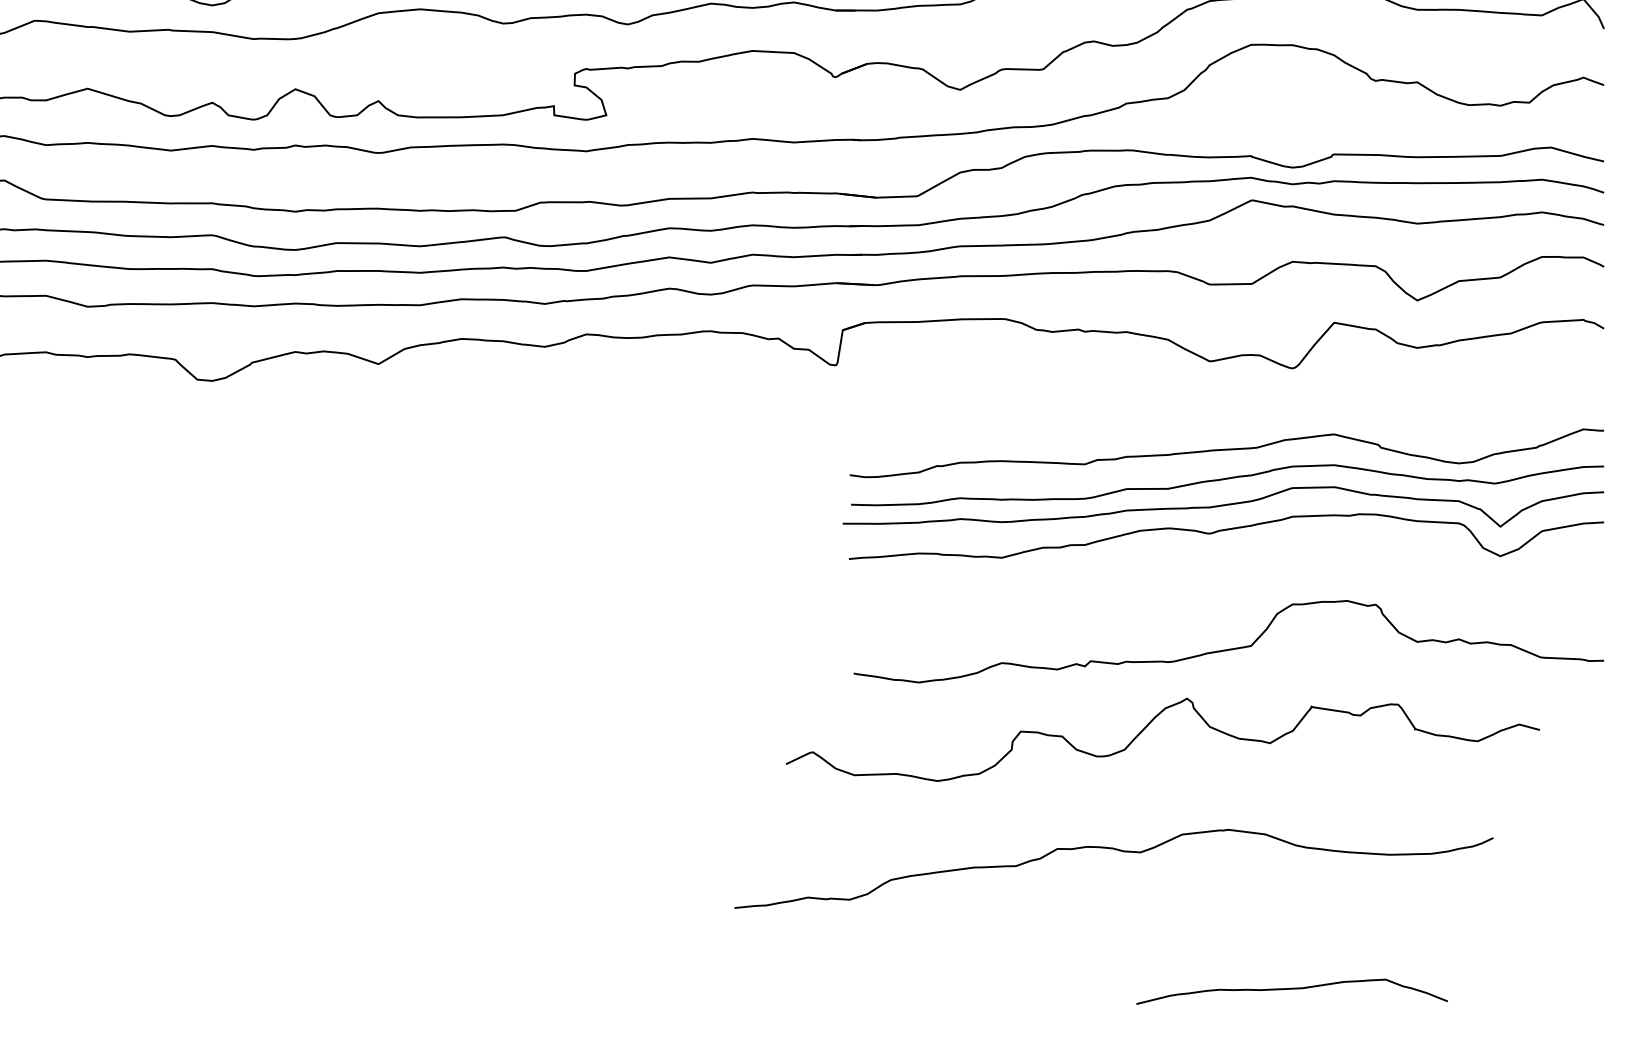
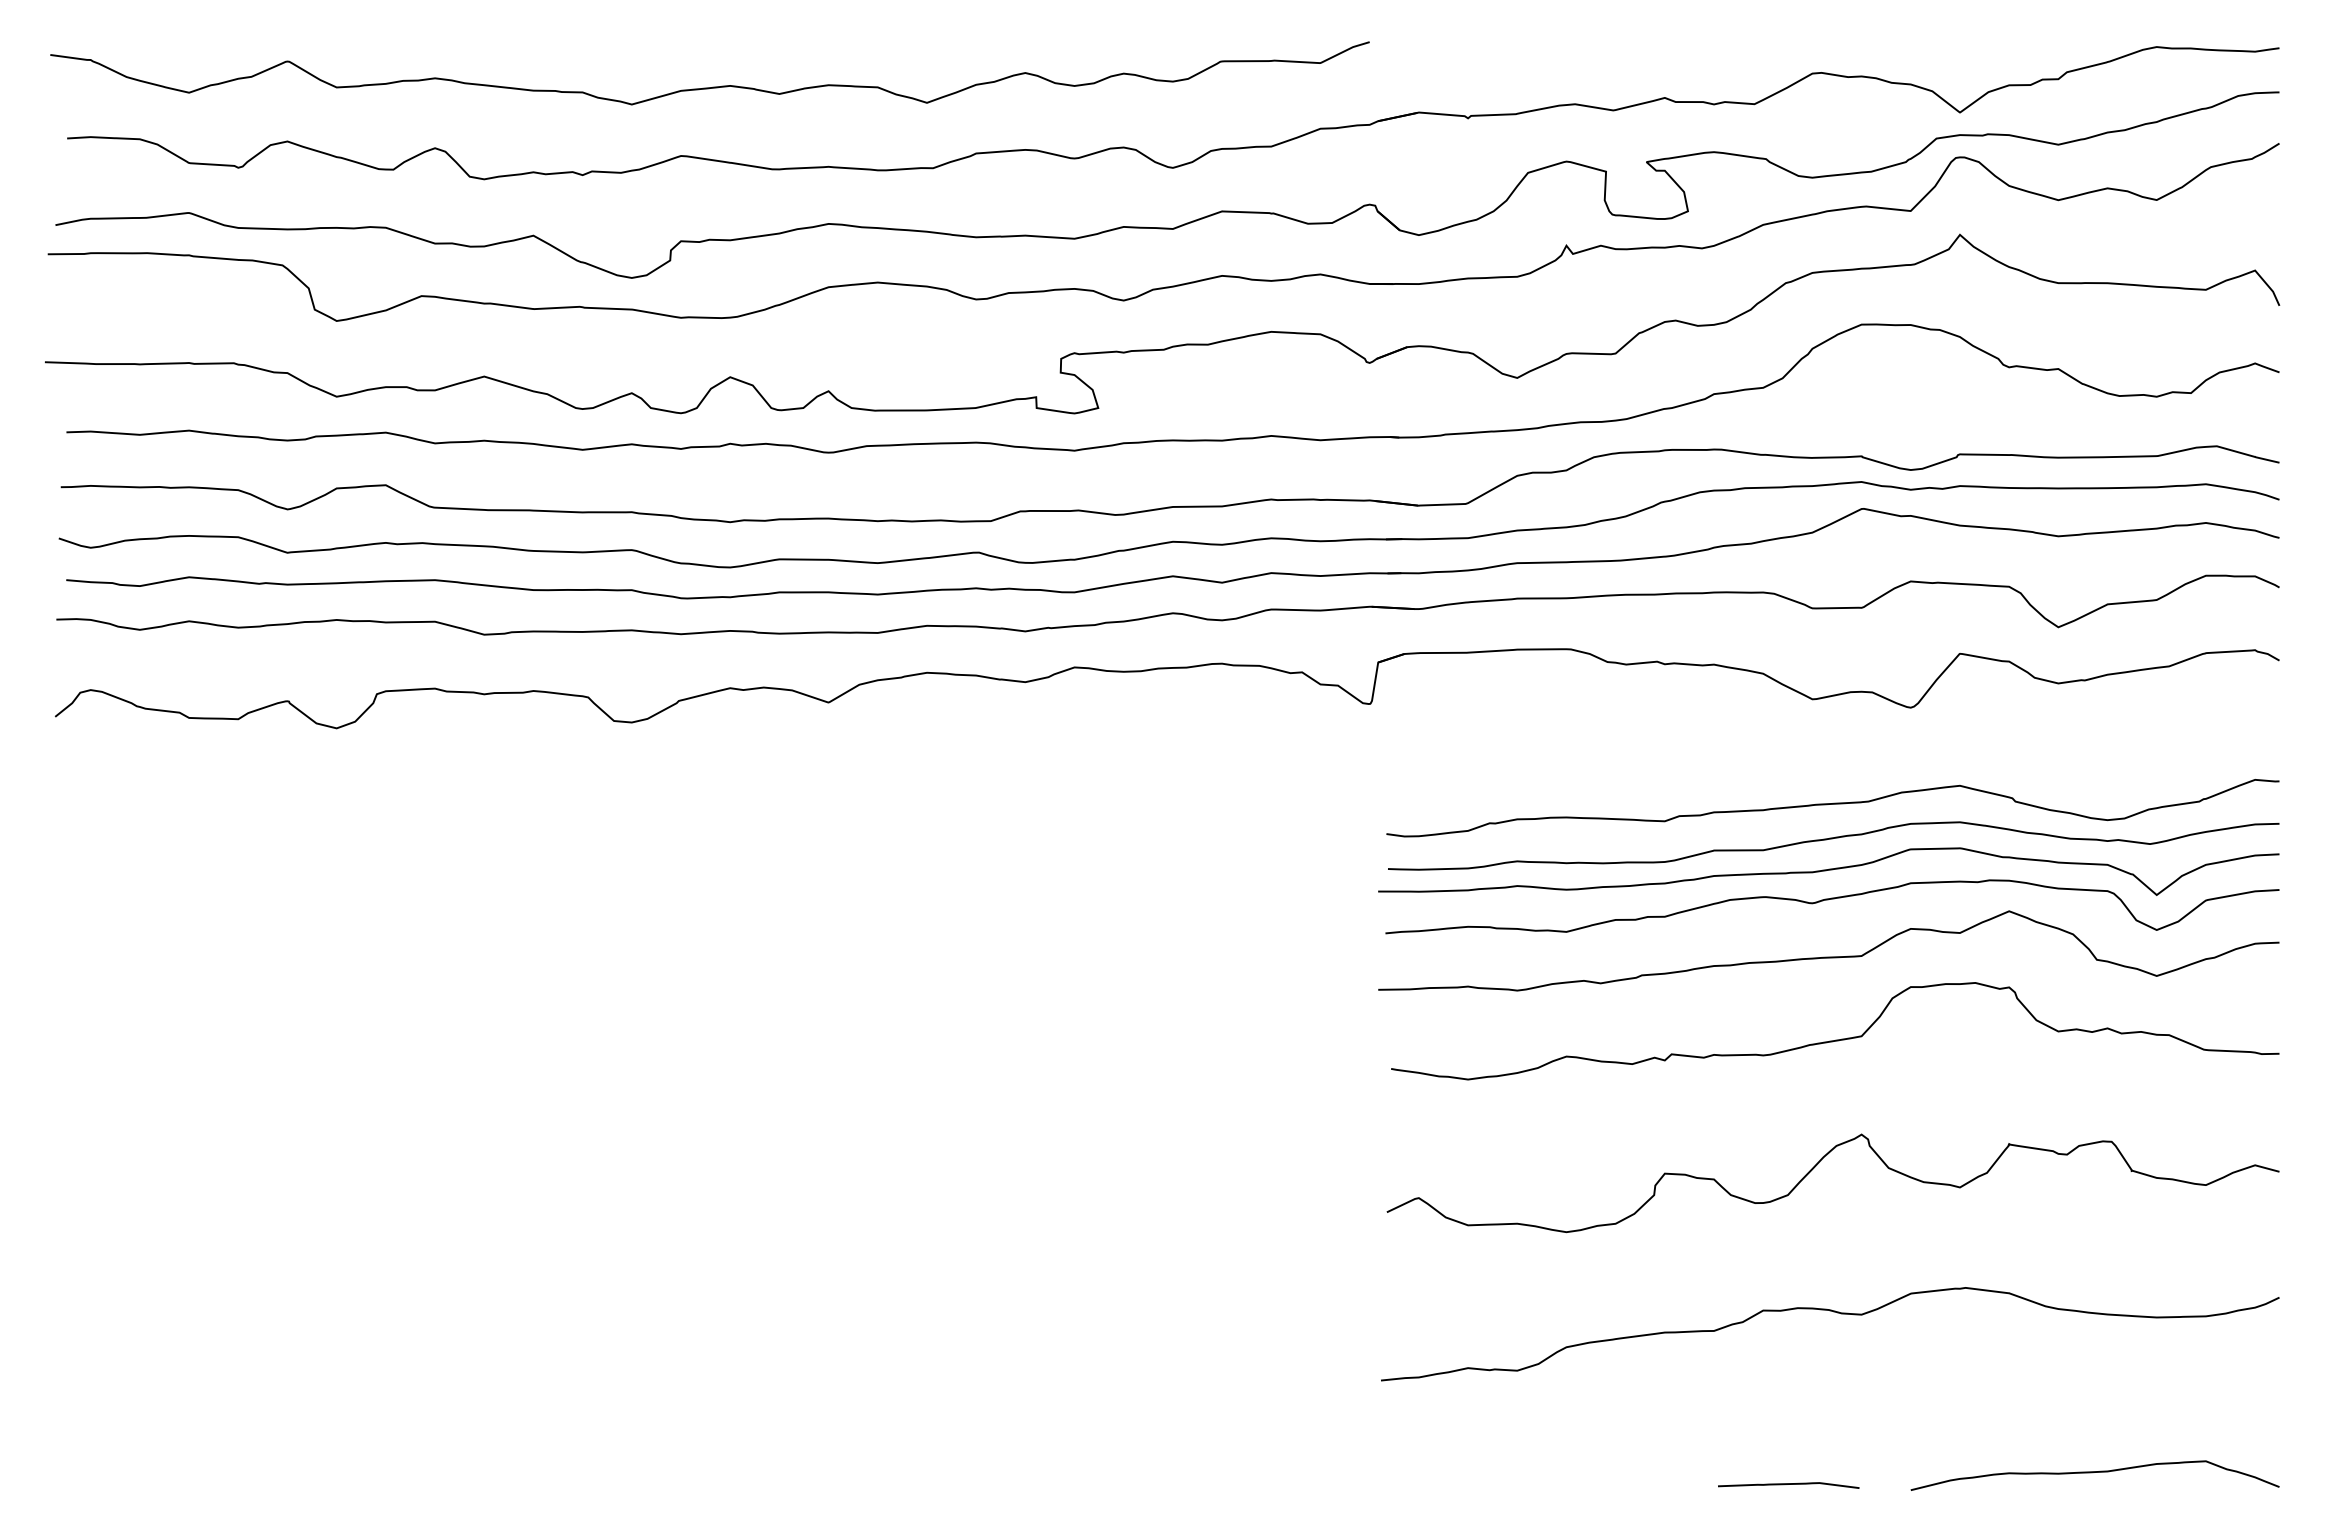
curve: (1223, 578) -> (1828, 956), added
curve: (1148, 725) -> (1816, 1166), moved
curve: (1120, 851) -> (1837, 1313), moved
curve: (1289, 989) -> (2092, 1473), moved
curve: (1189, 1024) -> (1788, 1484), added

